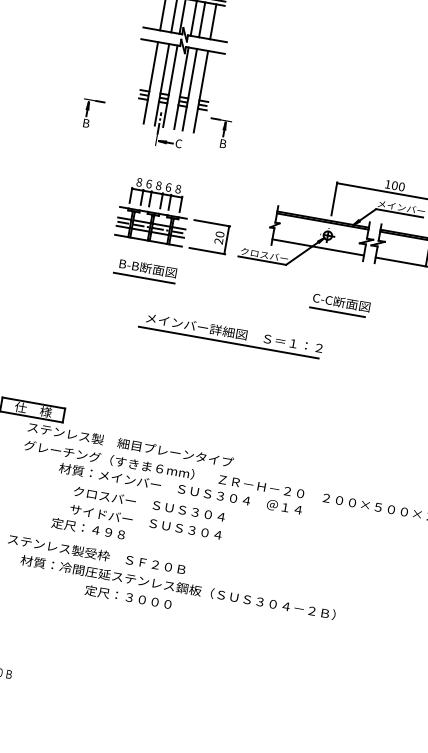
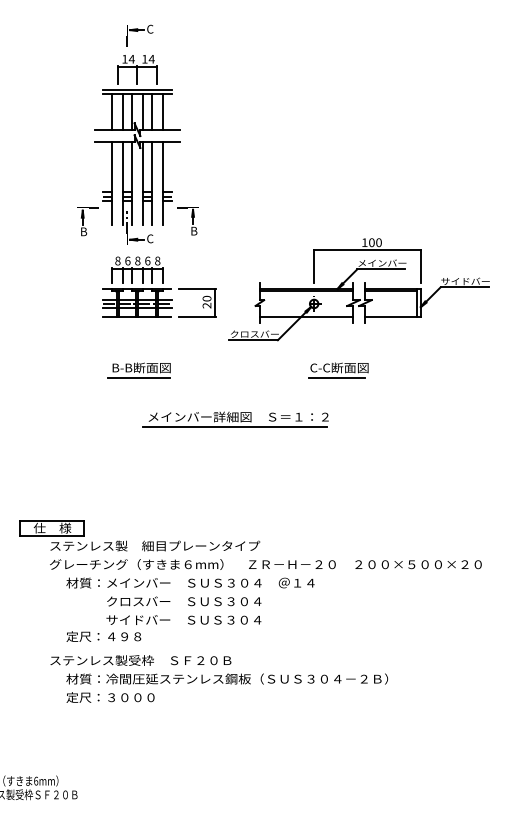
part: (91, 113) -> (87, 221), moved
part: (175, 214) -> (159, 286), moved
text: (180, 488) -> (190, 582), moved
text: (88, 528) -> (103, 636), moved
text: (128, 597) -> (110, 697), moved

